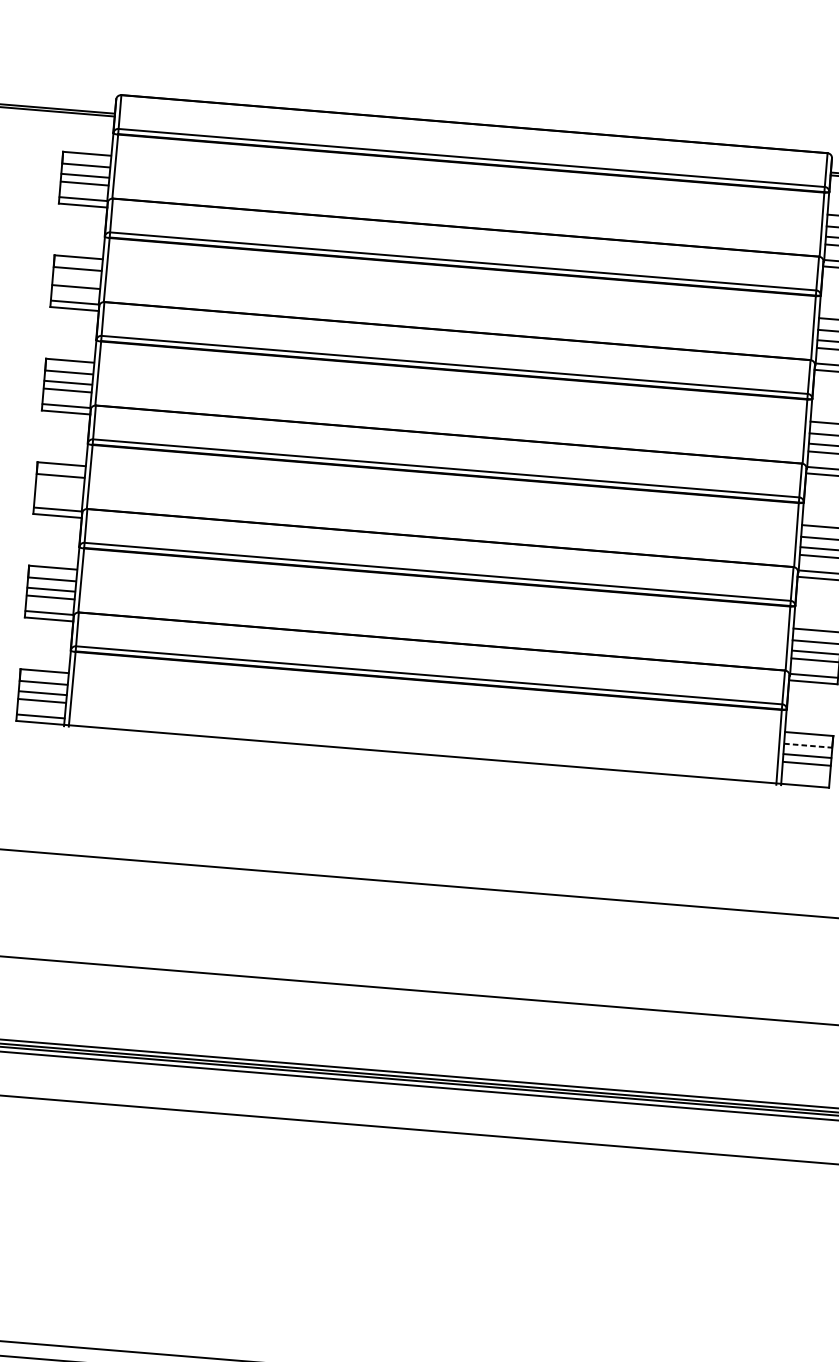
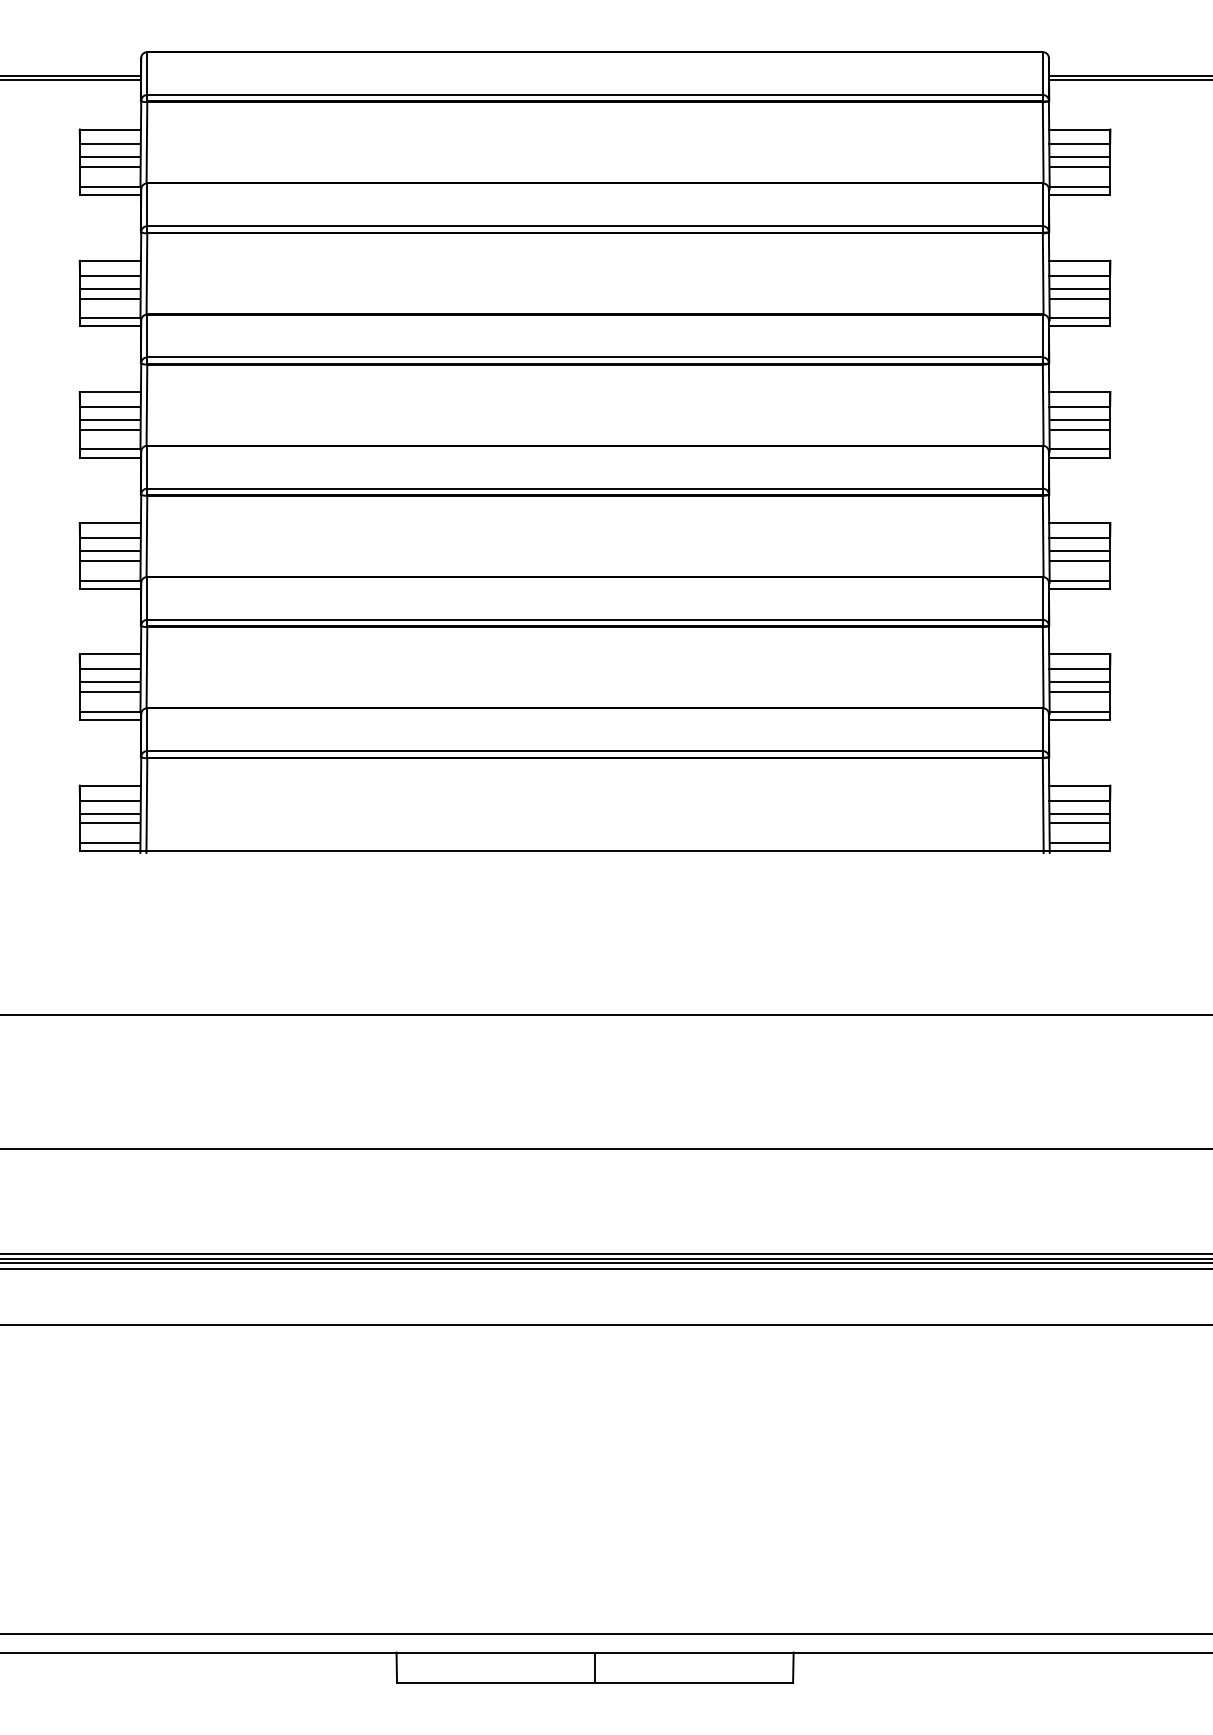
line: (77, 279) -> (110, 288), added
line: (60, 486) -> (110, 551), added
line: (59, 493) -> (110, 560), added
line: (808, 745) -> (1080, 800), dashed -> solid
line: (805, 779) -> (1079, 843), added

